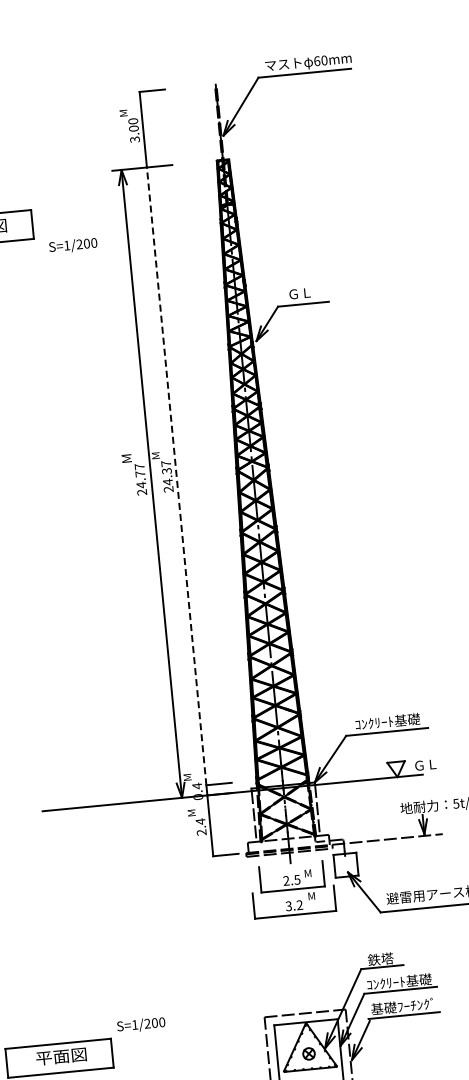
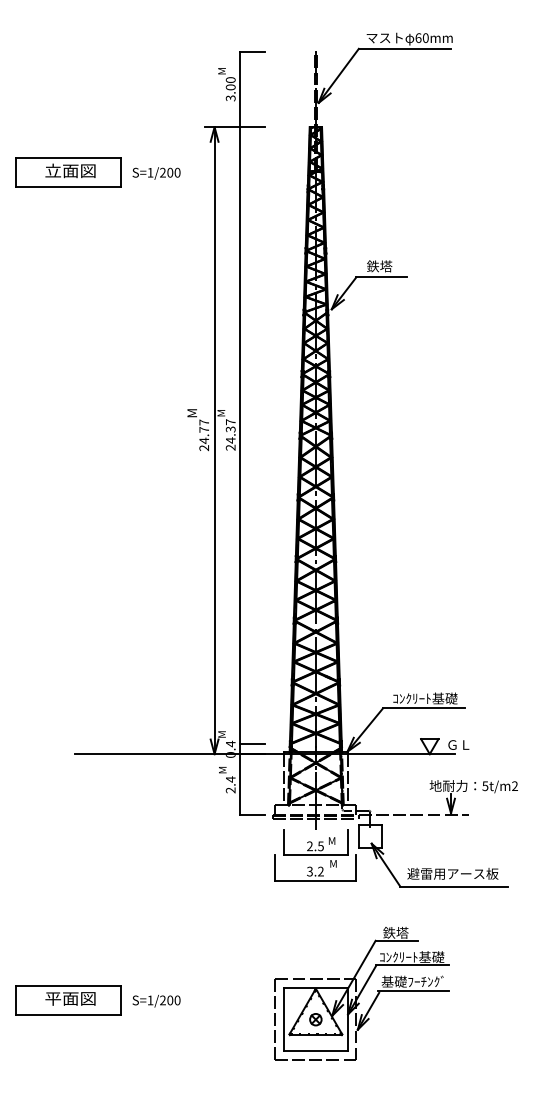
text: (73, 245) -> (156, 173), moved
text: (300, 293) -> (379, 266), ＧＬ -> 鉄塔
line: (176, 476) -> (239, 435), dashed -> solid
text: (141, 1025) -> (156, 1001), moved

